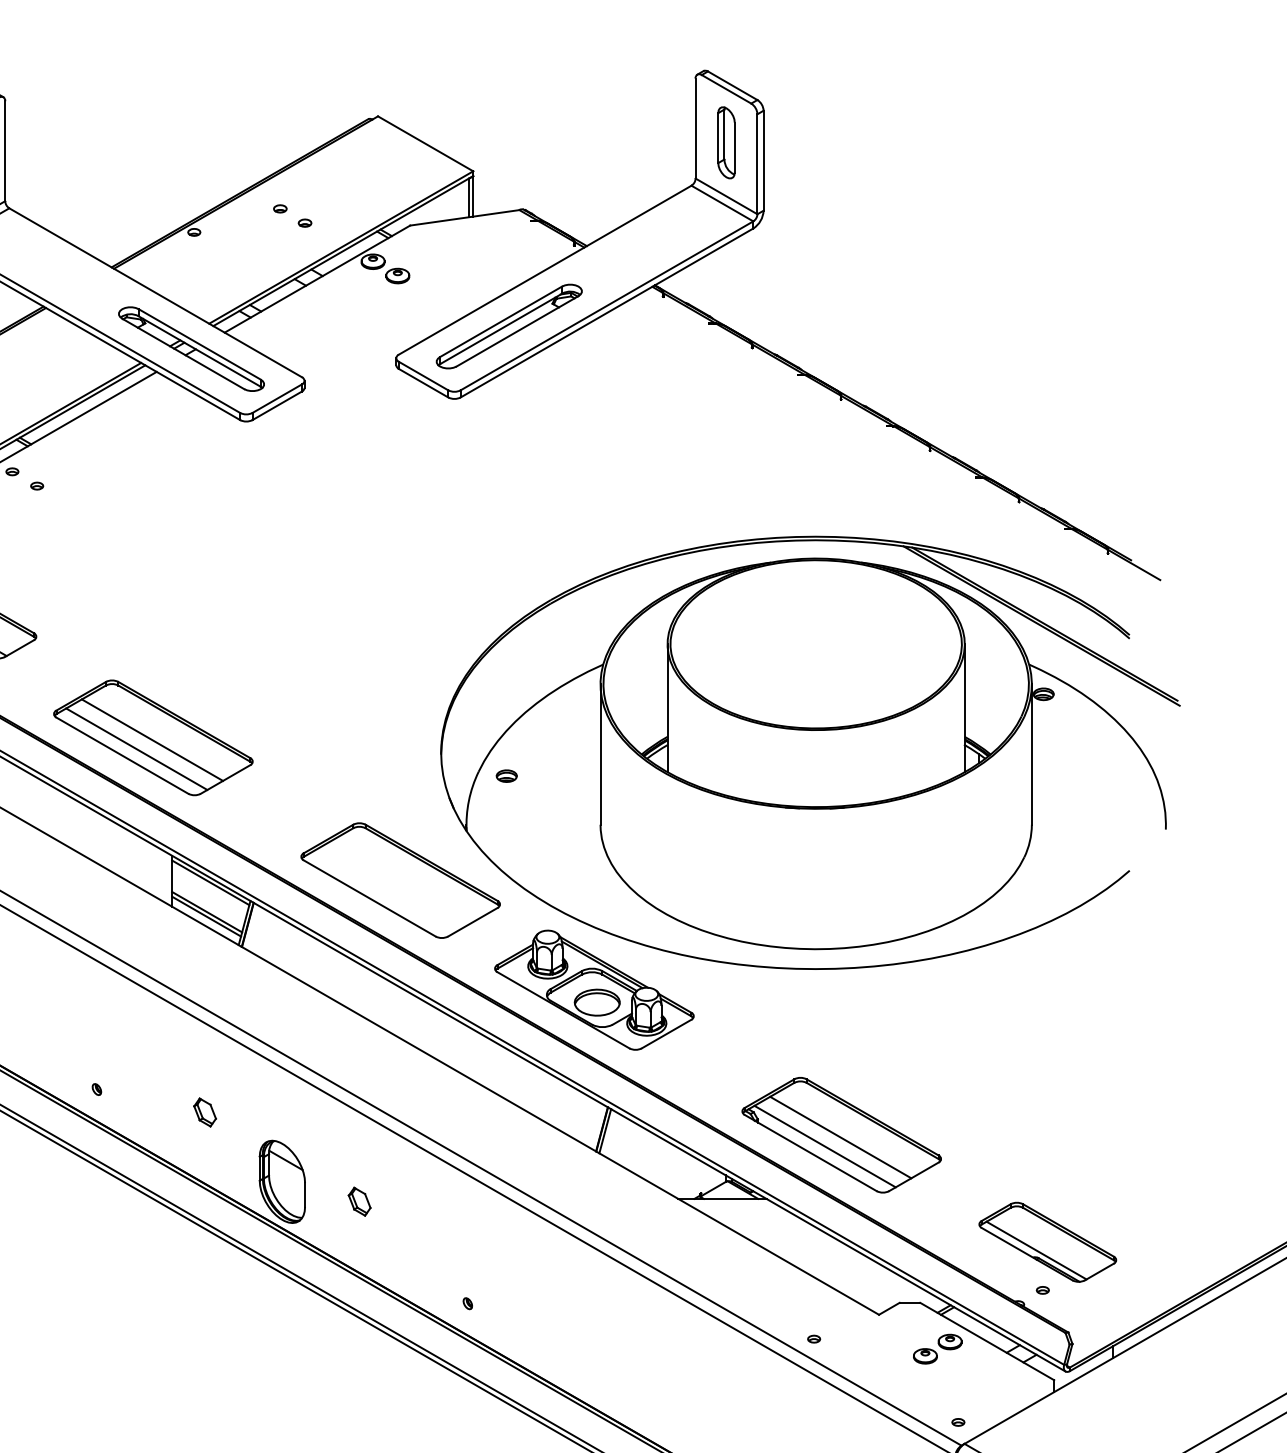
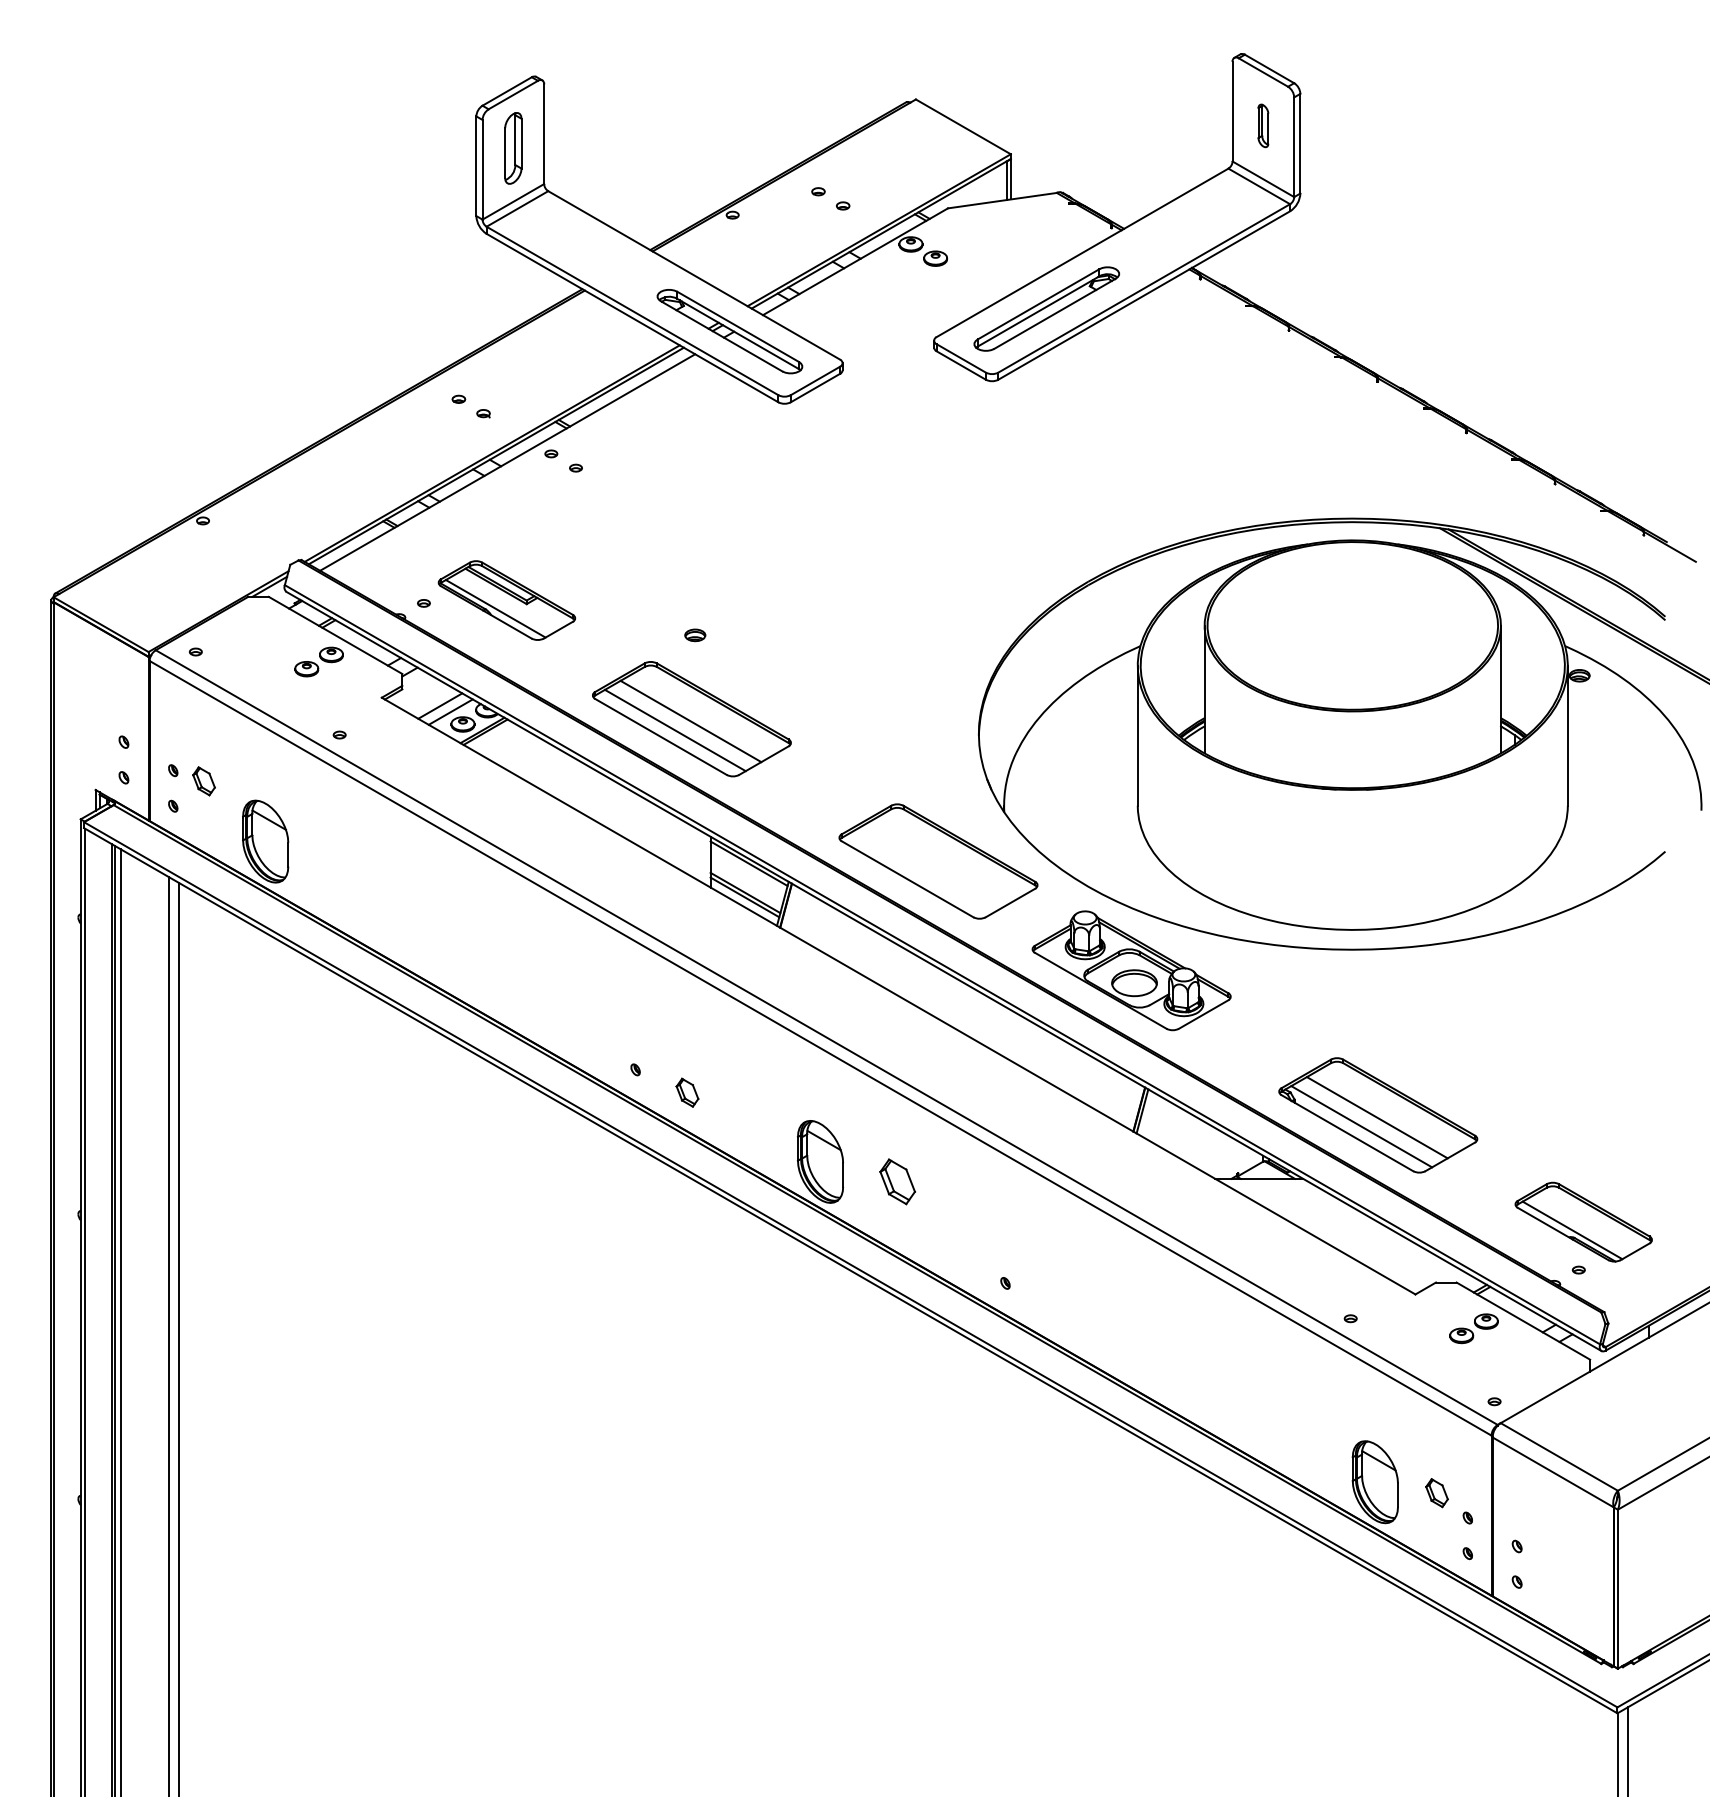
part: (726, 142) -> (1263, 125), size x0.6
part: (507, 776) -> (695, 635), moved
part: (205, 1112) -> (687, 1092), moved
part: (359, 1201) -> (897, 1181), size x1.6

